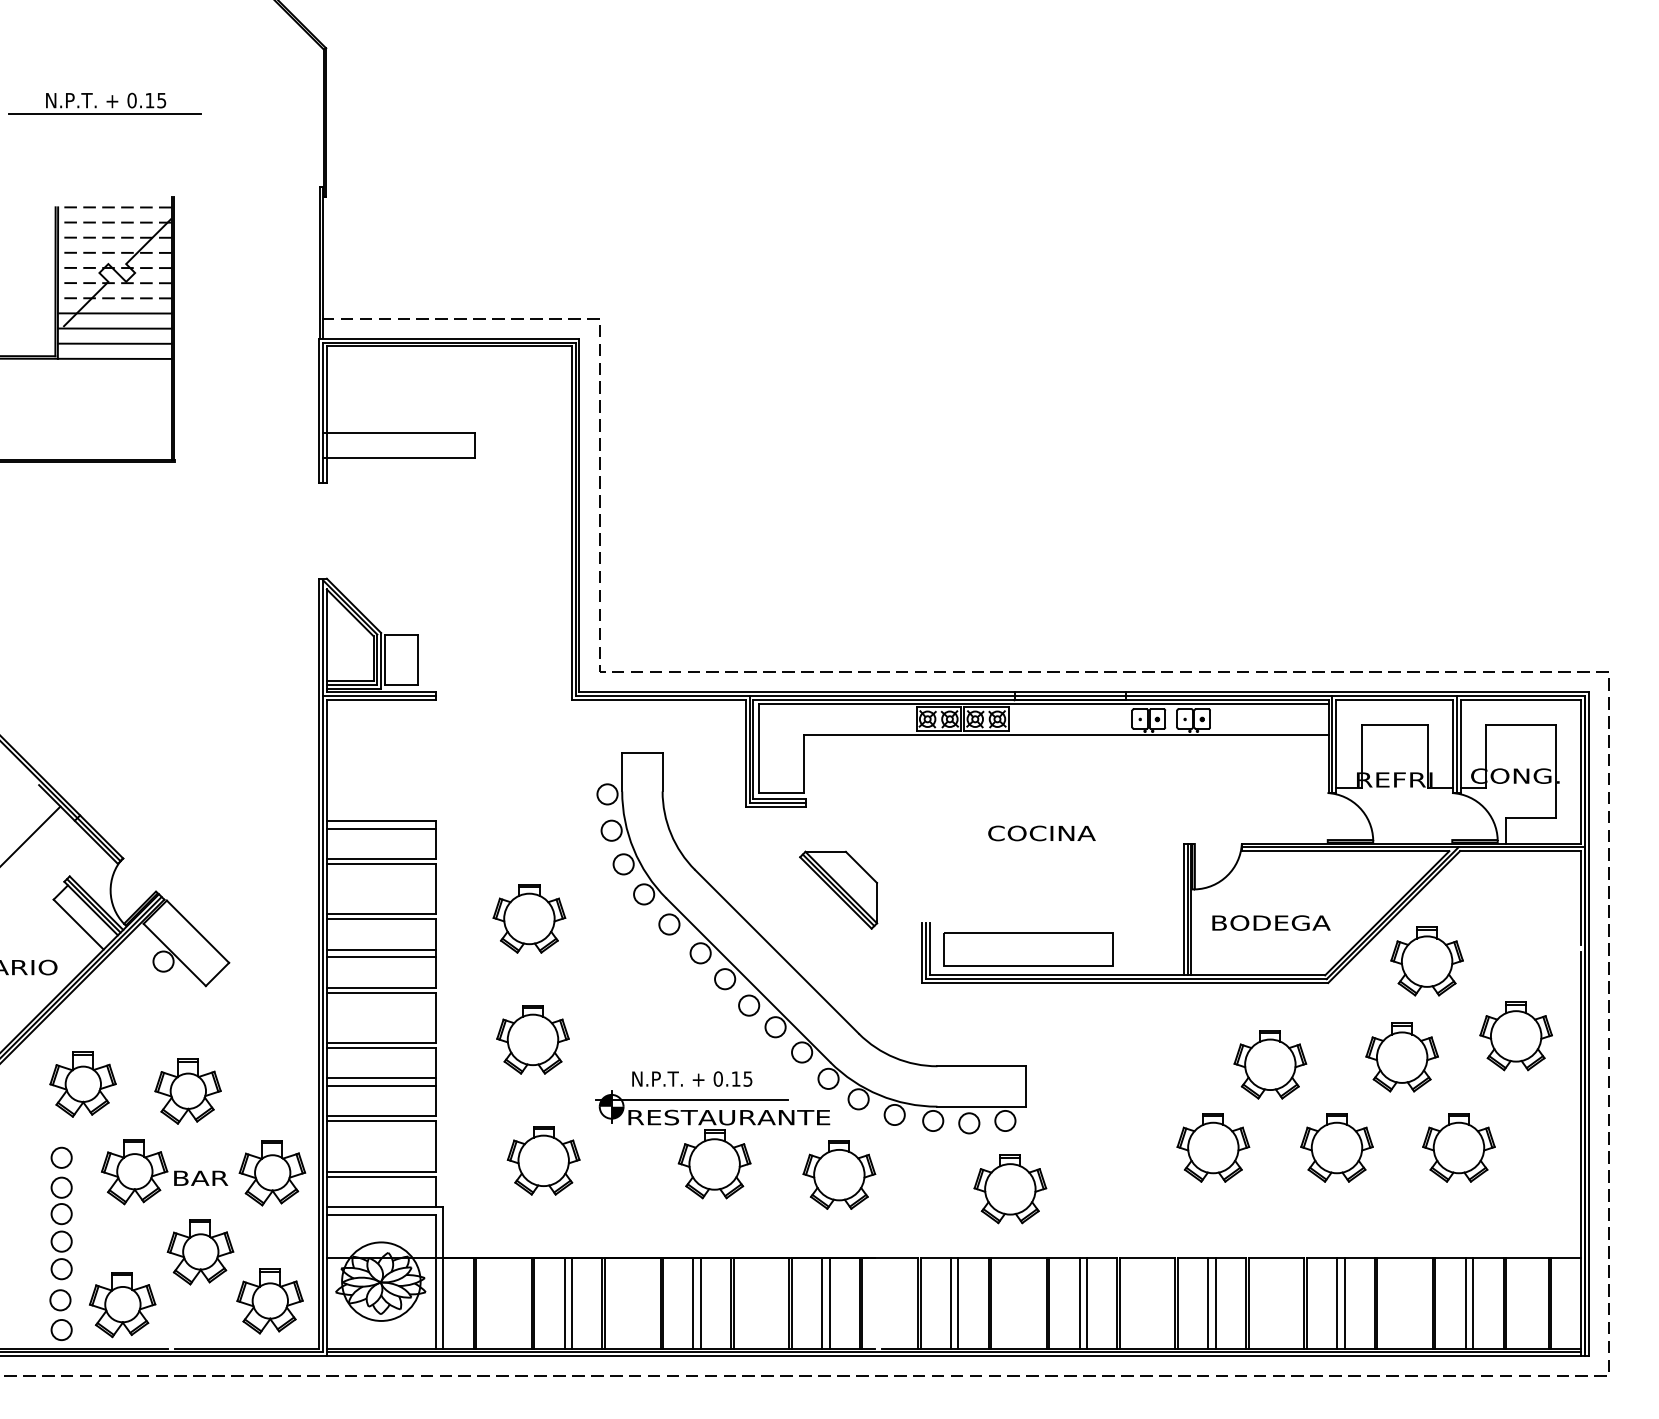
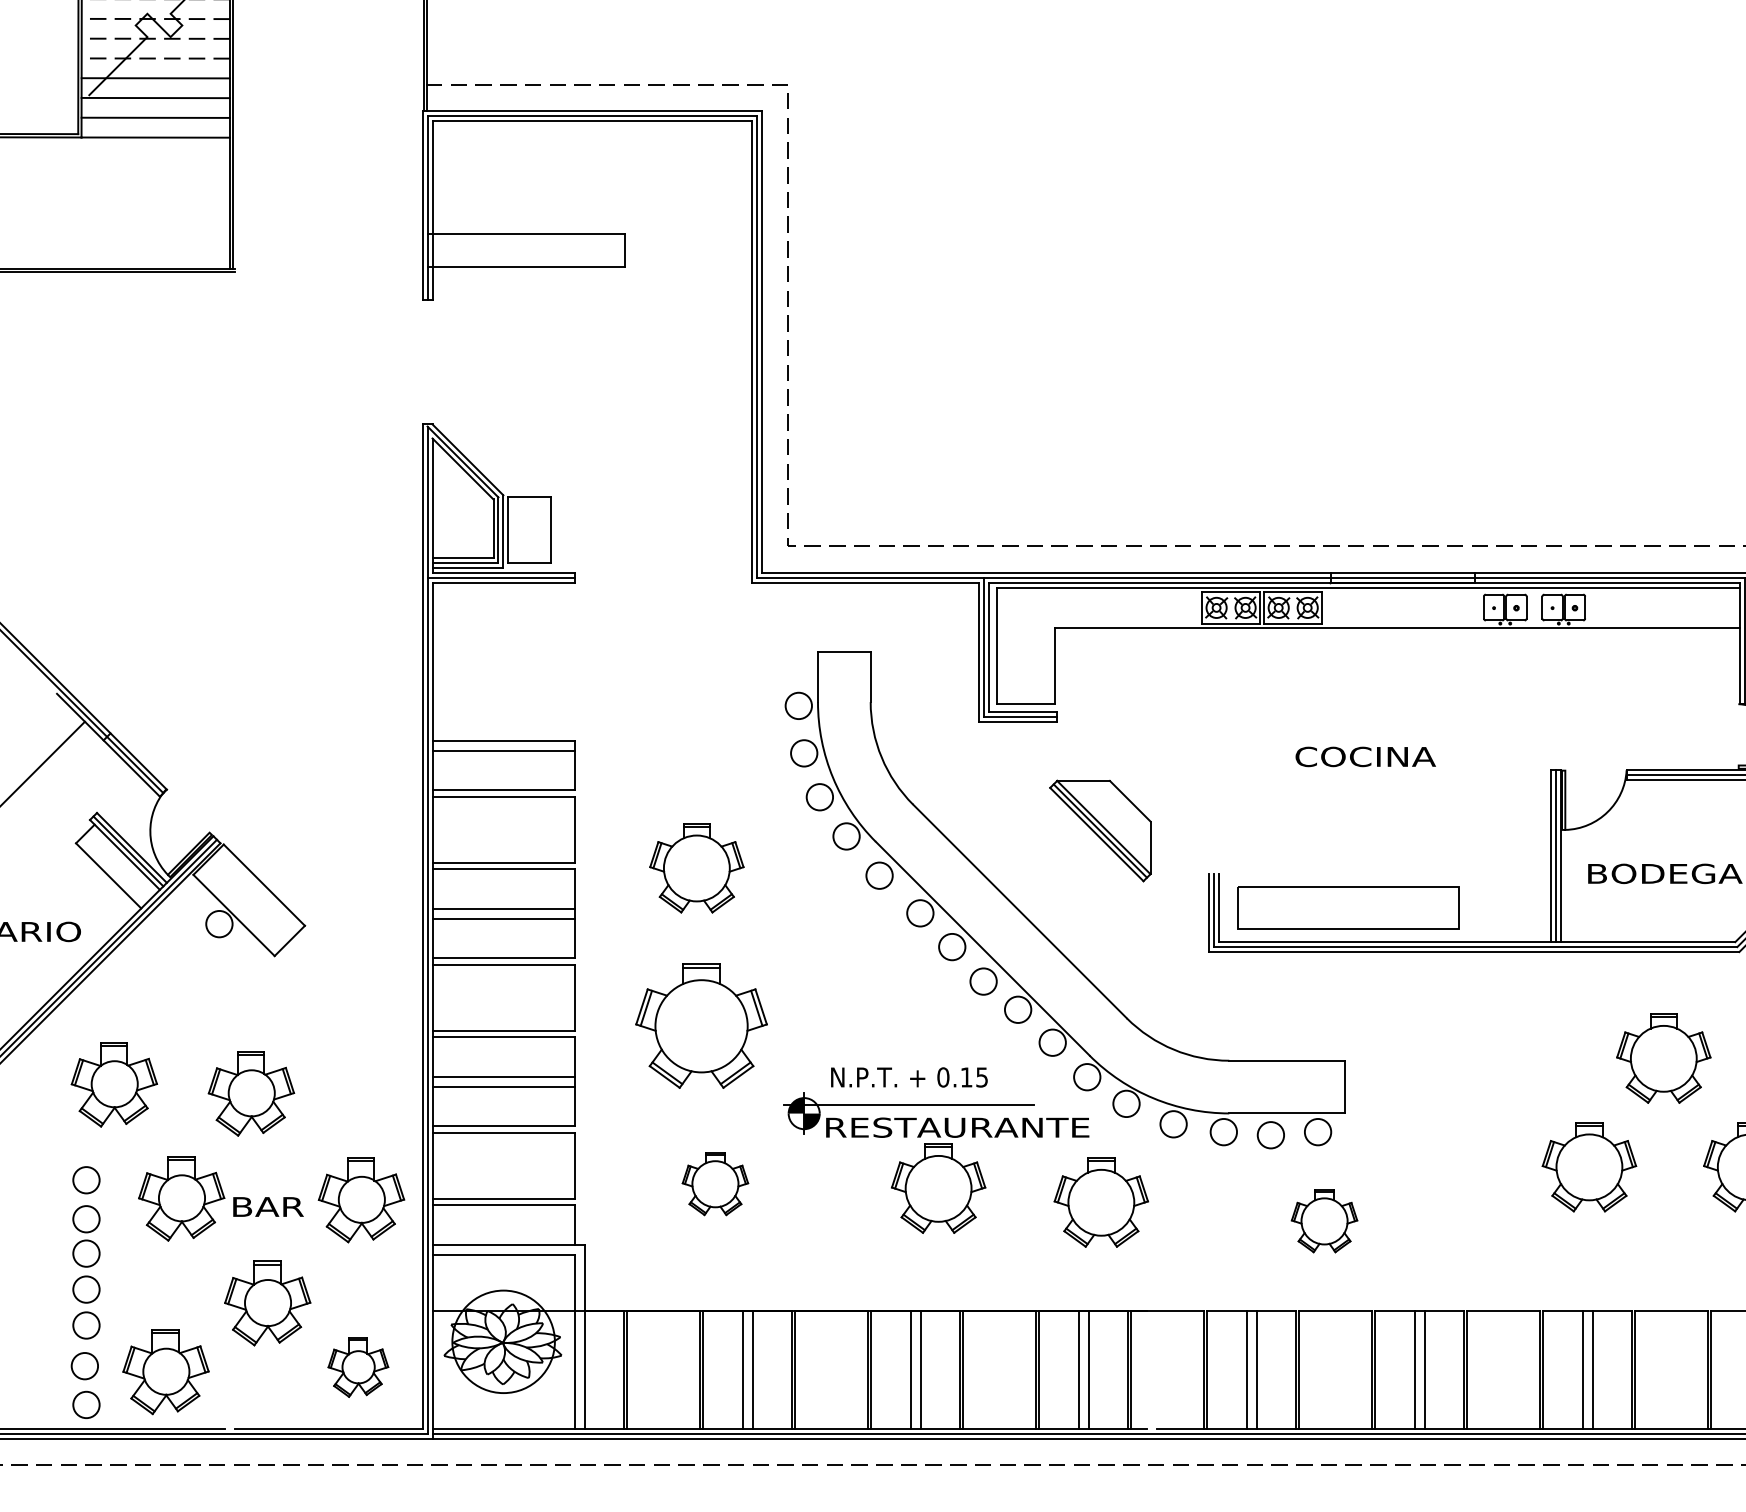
part: (532, 1039) -> (700, 1025), size x1.4
part: (543, 1160) -> (715, 1183), size x0.7
part: (1010, 1189) -> (1324, 1221), size x0.7
part: (269, 1301) -> (357, 1367), size x0.7

